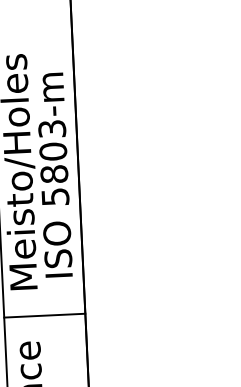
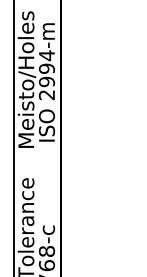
text: (52, 161) -> (46, 74), 5803-m -> 2994-m
line: (44, 315) -> (37, 163), removed

